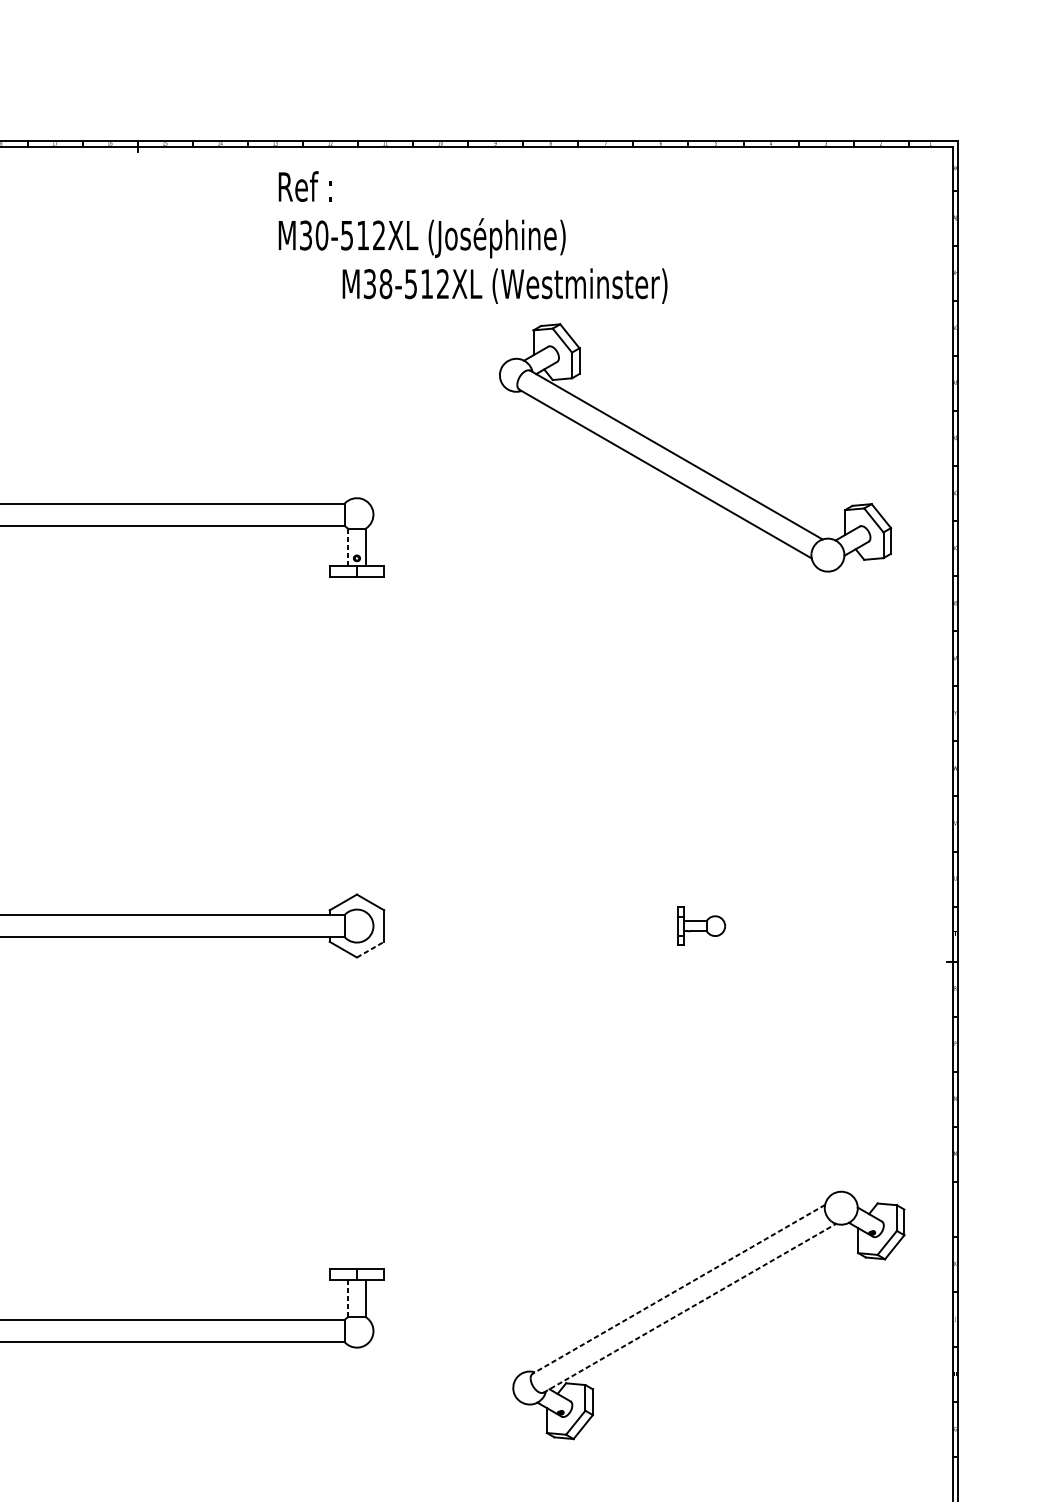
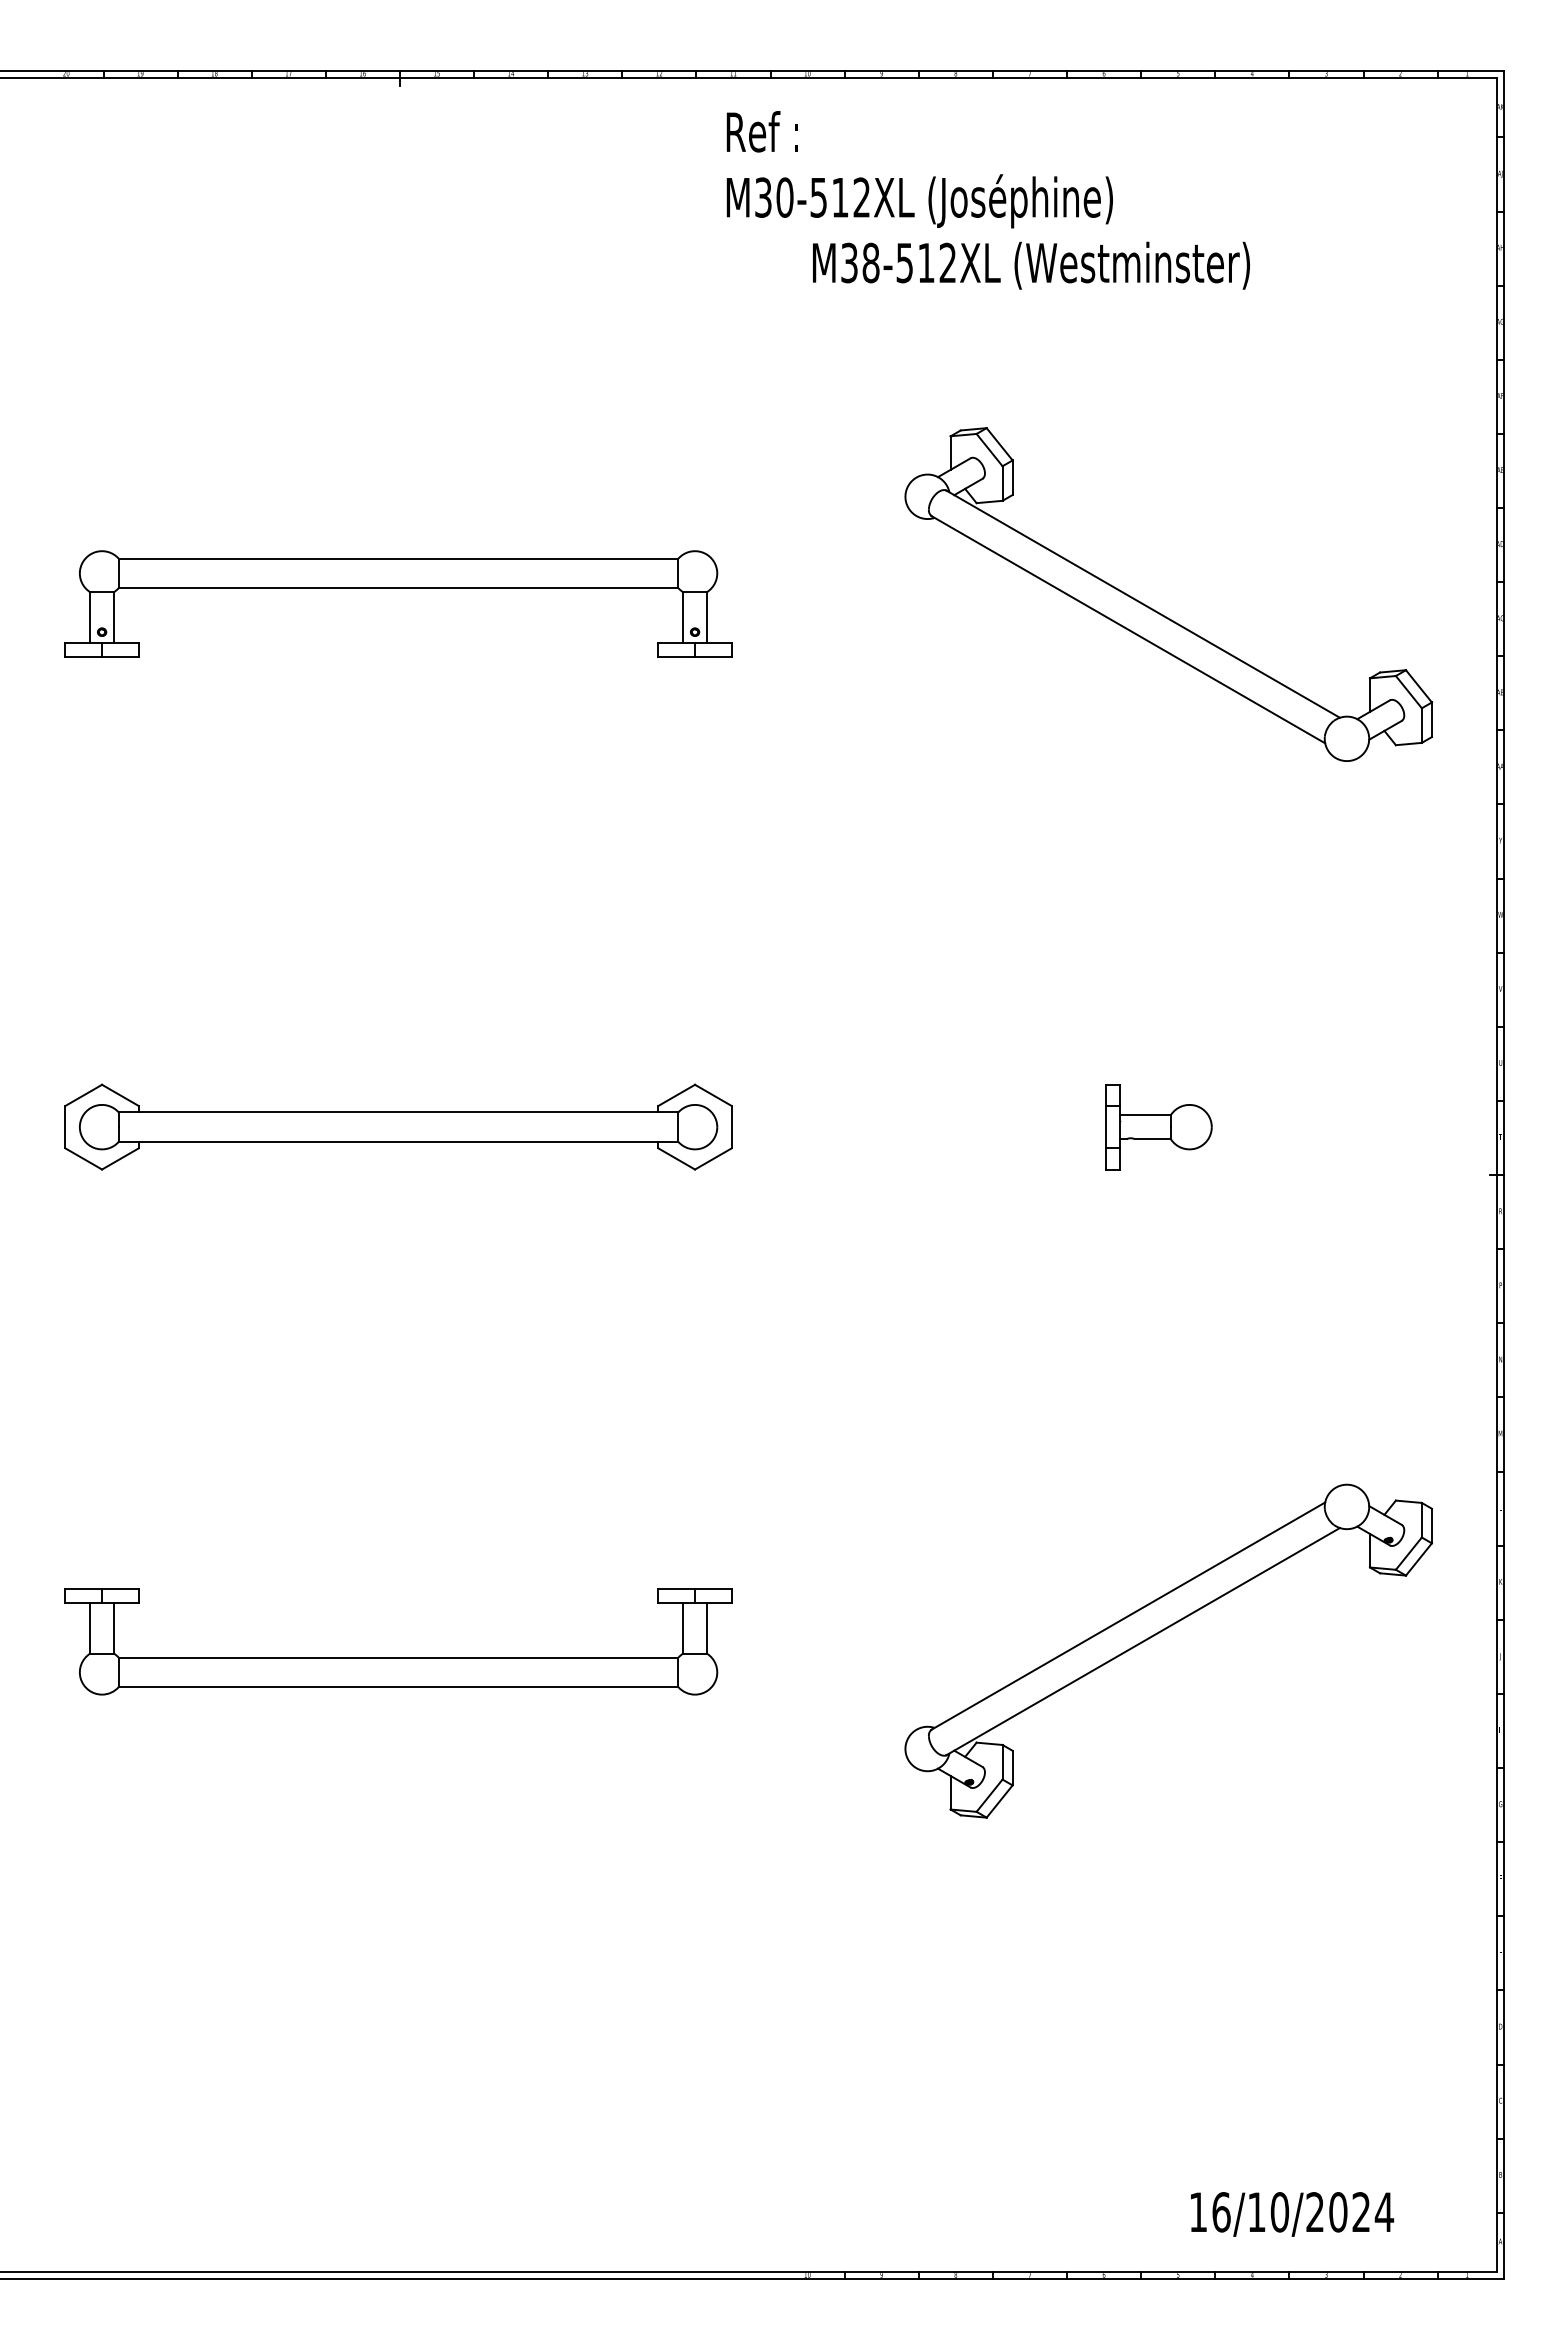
text: (472, 237) -> (987, 200), moved
part: (686, 459) -> (1156, 610), moved
line: (348, 547) -> (683, 617), dashed -> solid
part: (701, 926) -> (1158, 1127), size x1.67
line: (370, 949) -> (713, 1158), dashed -> solid
line: (678, 1289) -> (1127, 1616), dashed -> solid
line: (348, 1298) -> (683, 1628), dashed -> solid
line: (690, 1308) -> (1143, 1641), dashed -> solid

